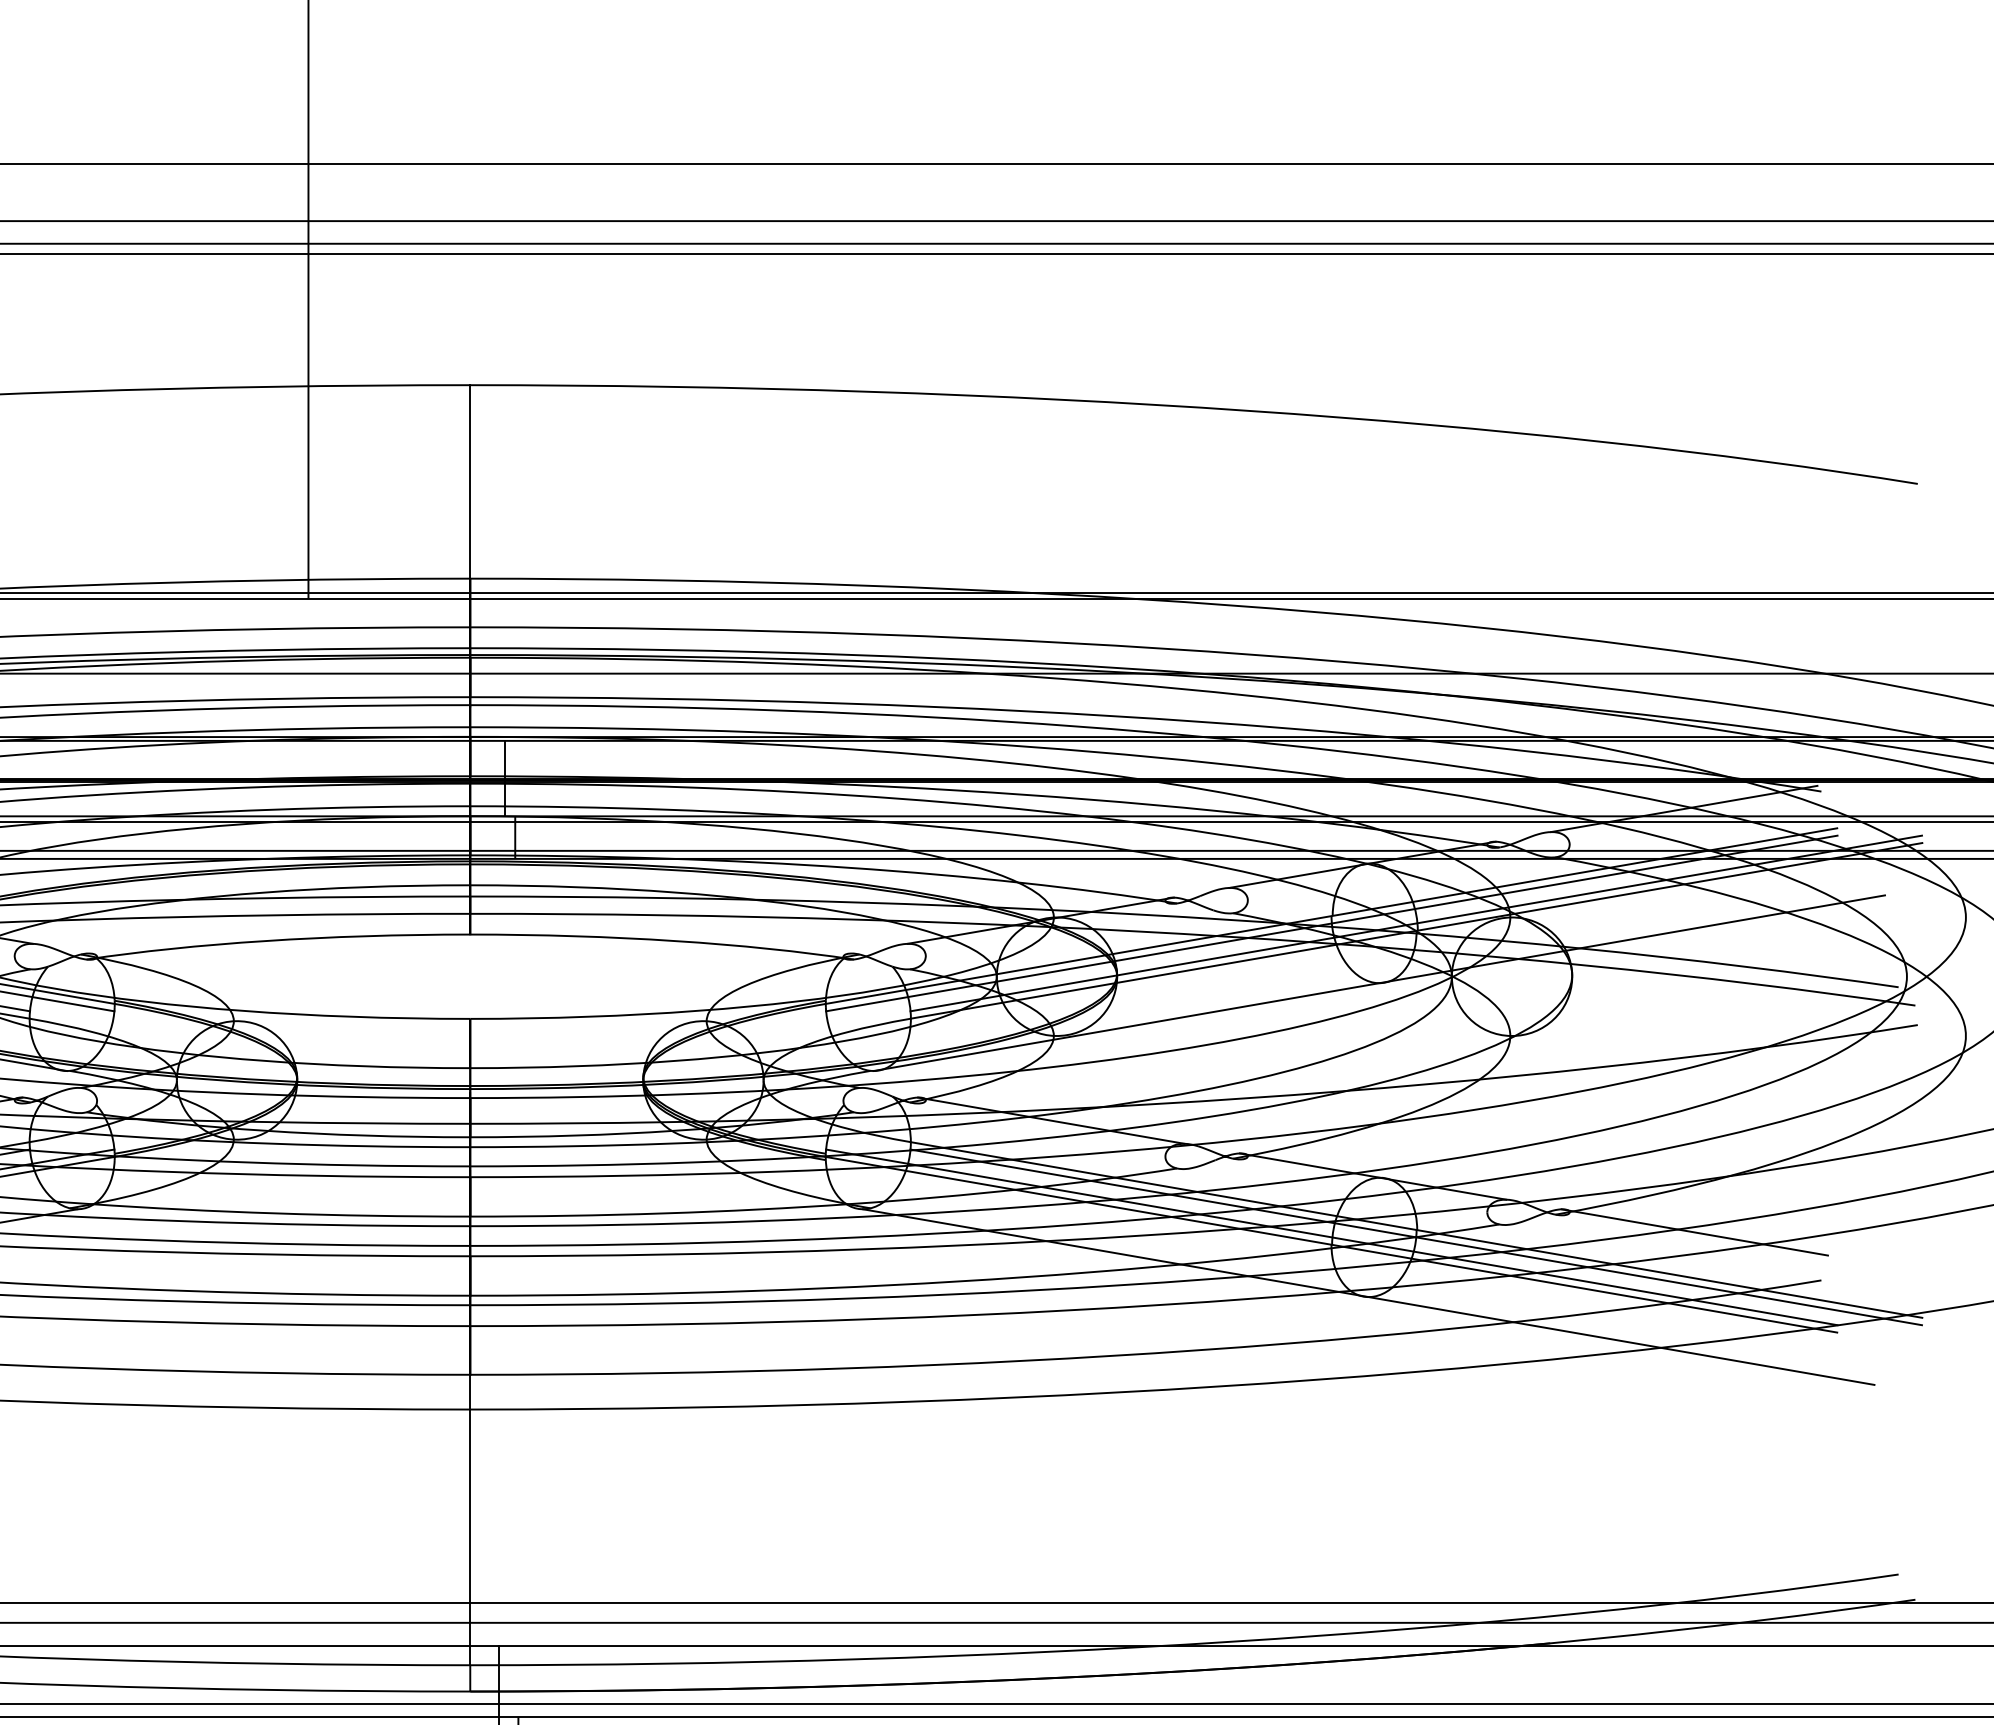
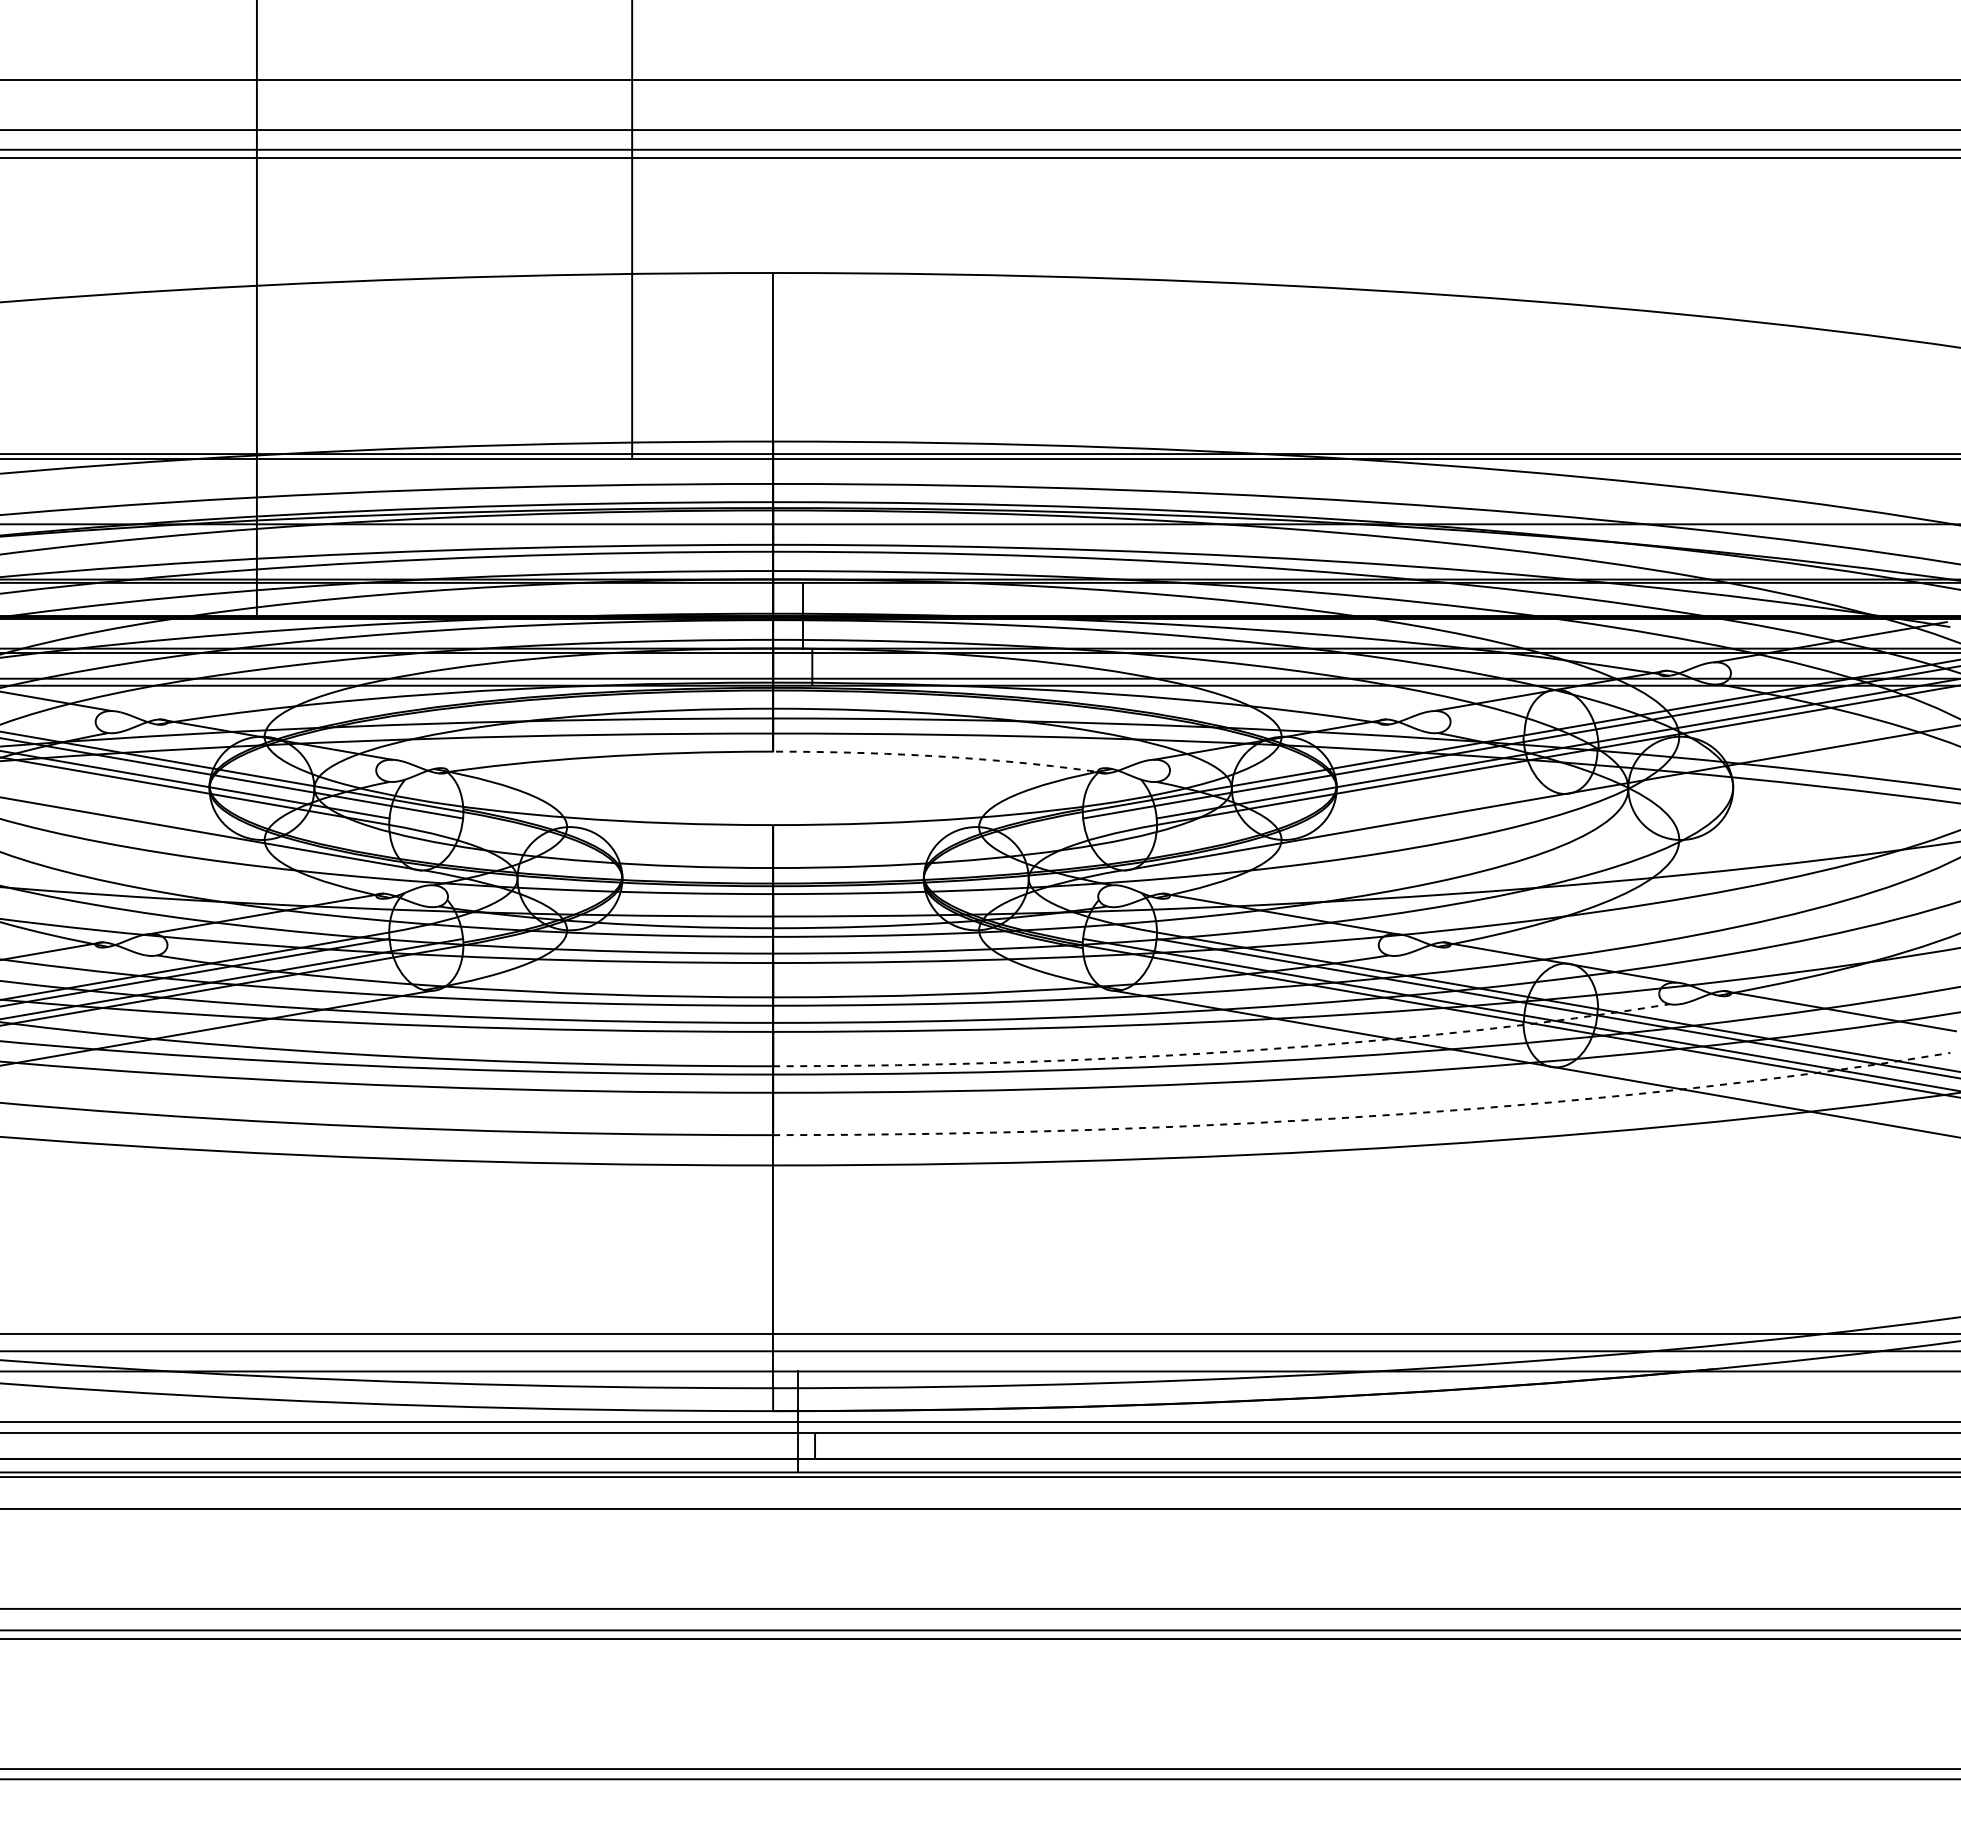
arc: (665, 940) -> (943, 756), solid -> dashed
arc: (990, 1279) -> (1226, 1052), solid -> dashed
arc: (1154, 1353) -> (1369, 1116), solid -> dashed

